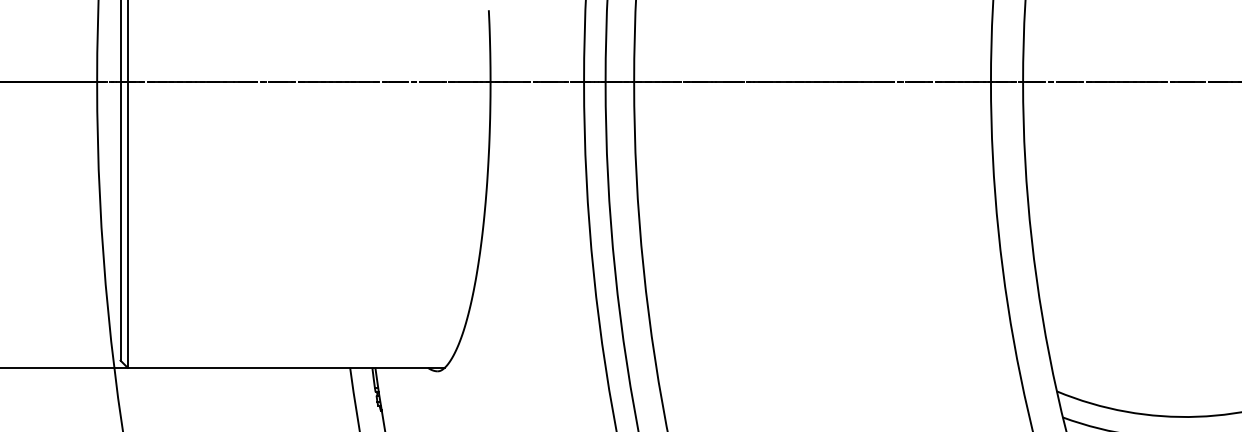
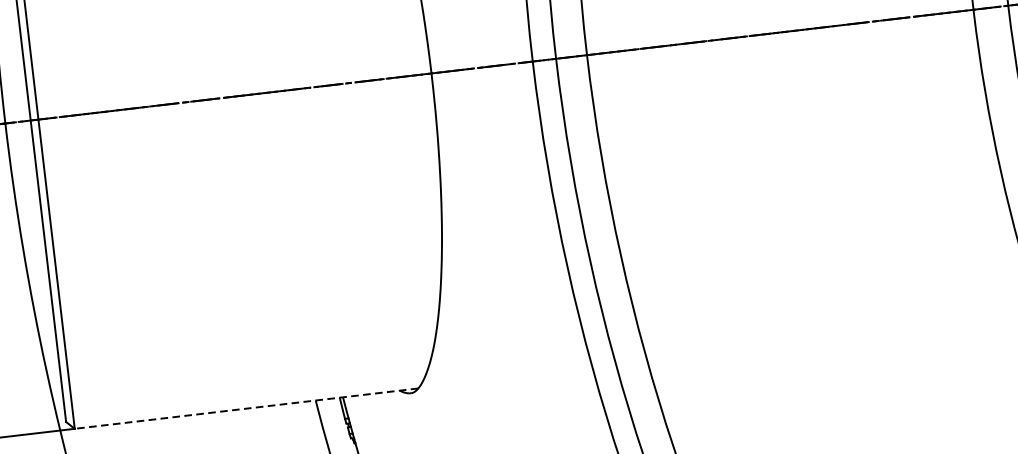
line: (286, 367) -> (246, 408), solid -> dashed

